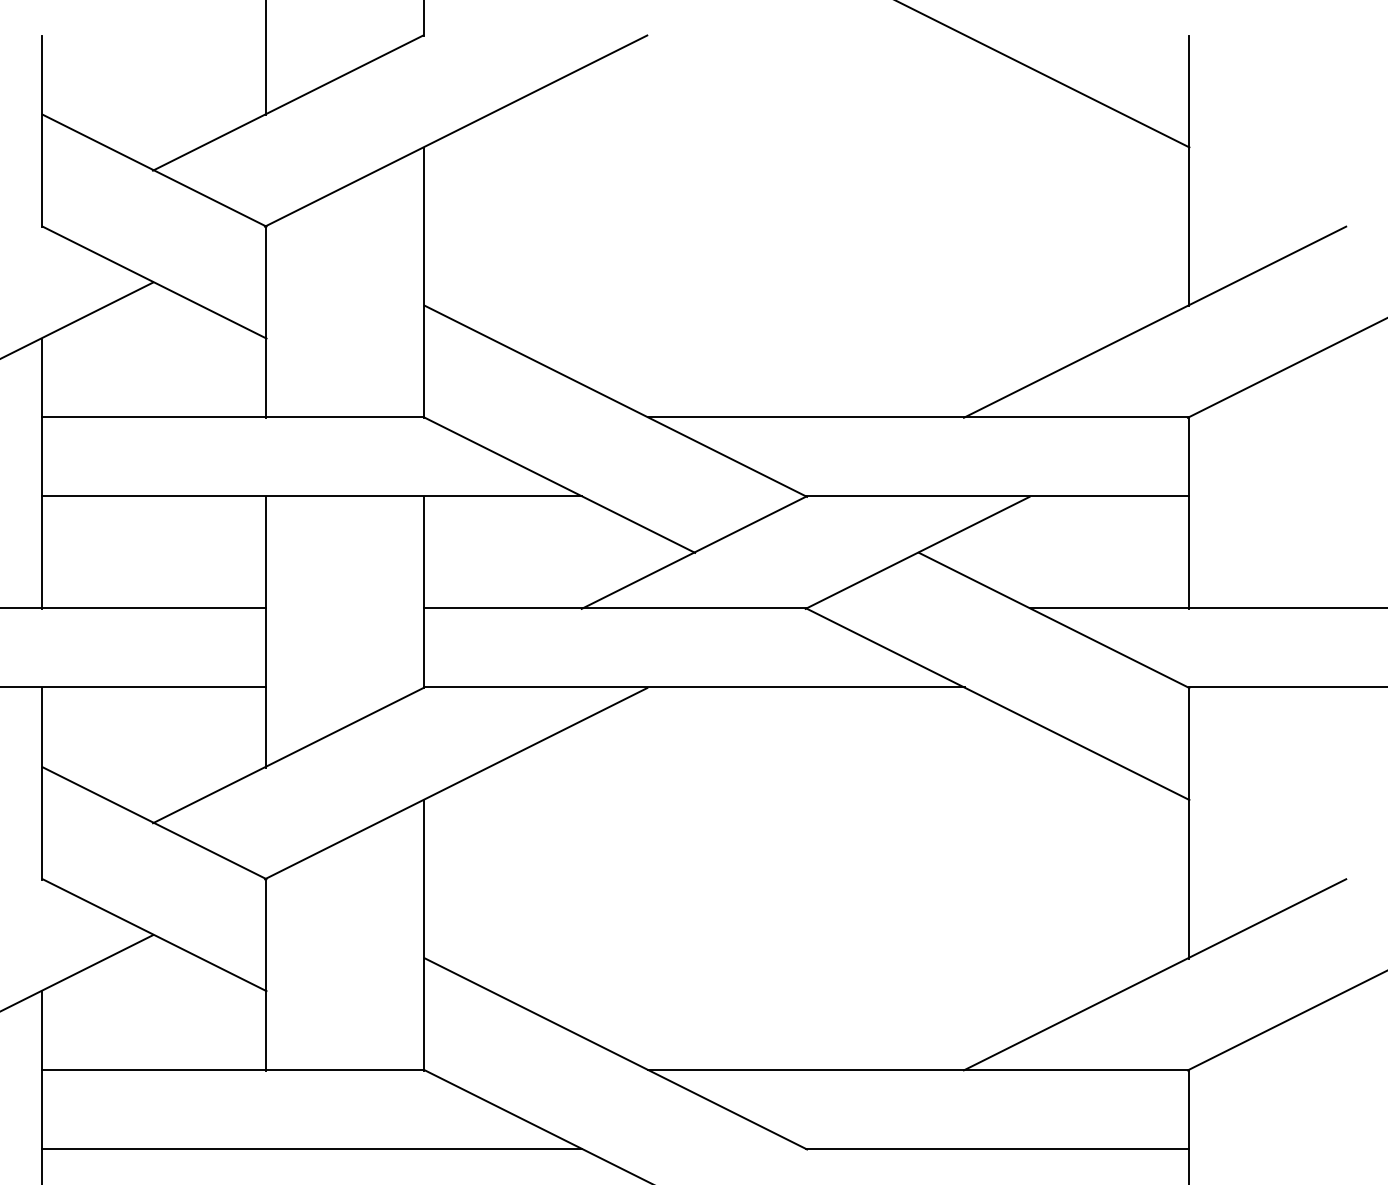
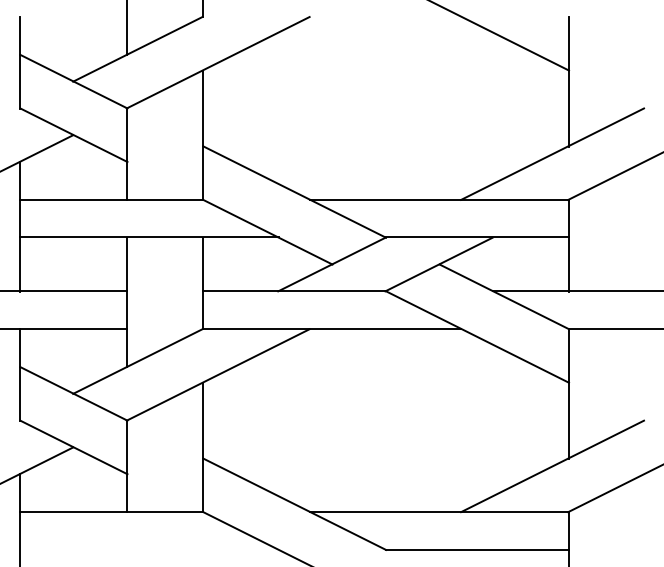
line: (310, 1148) -> (148, 549), removed

